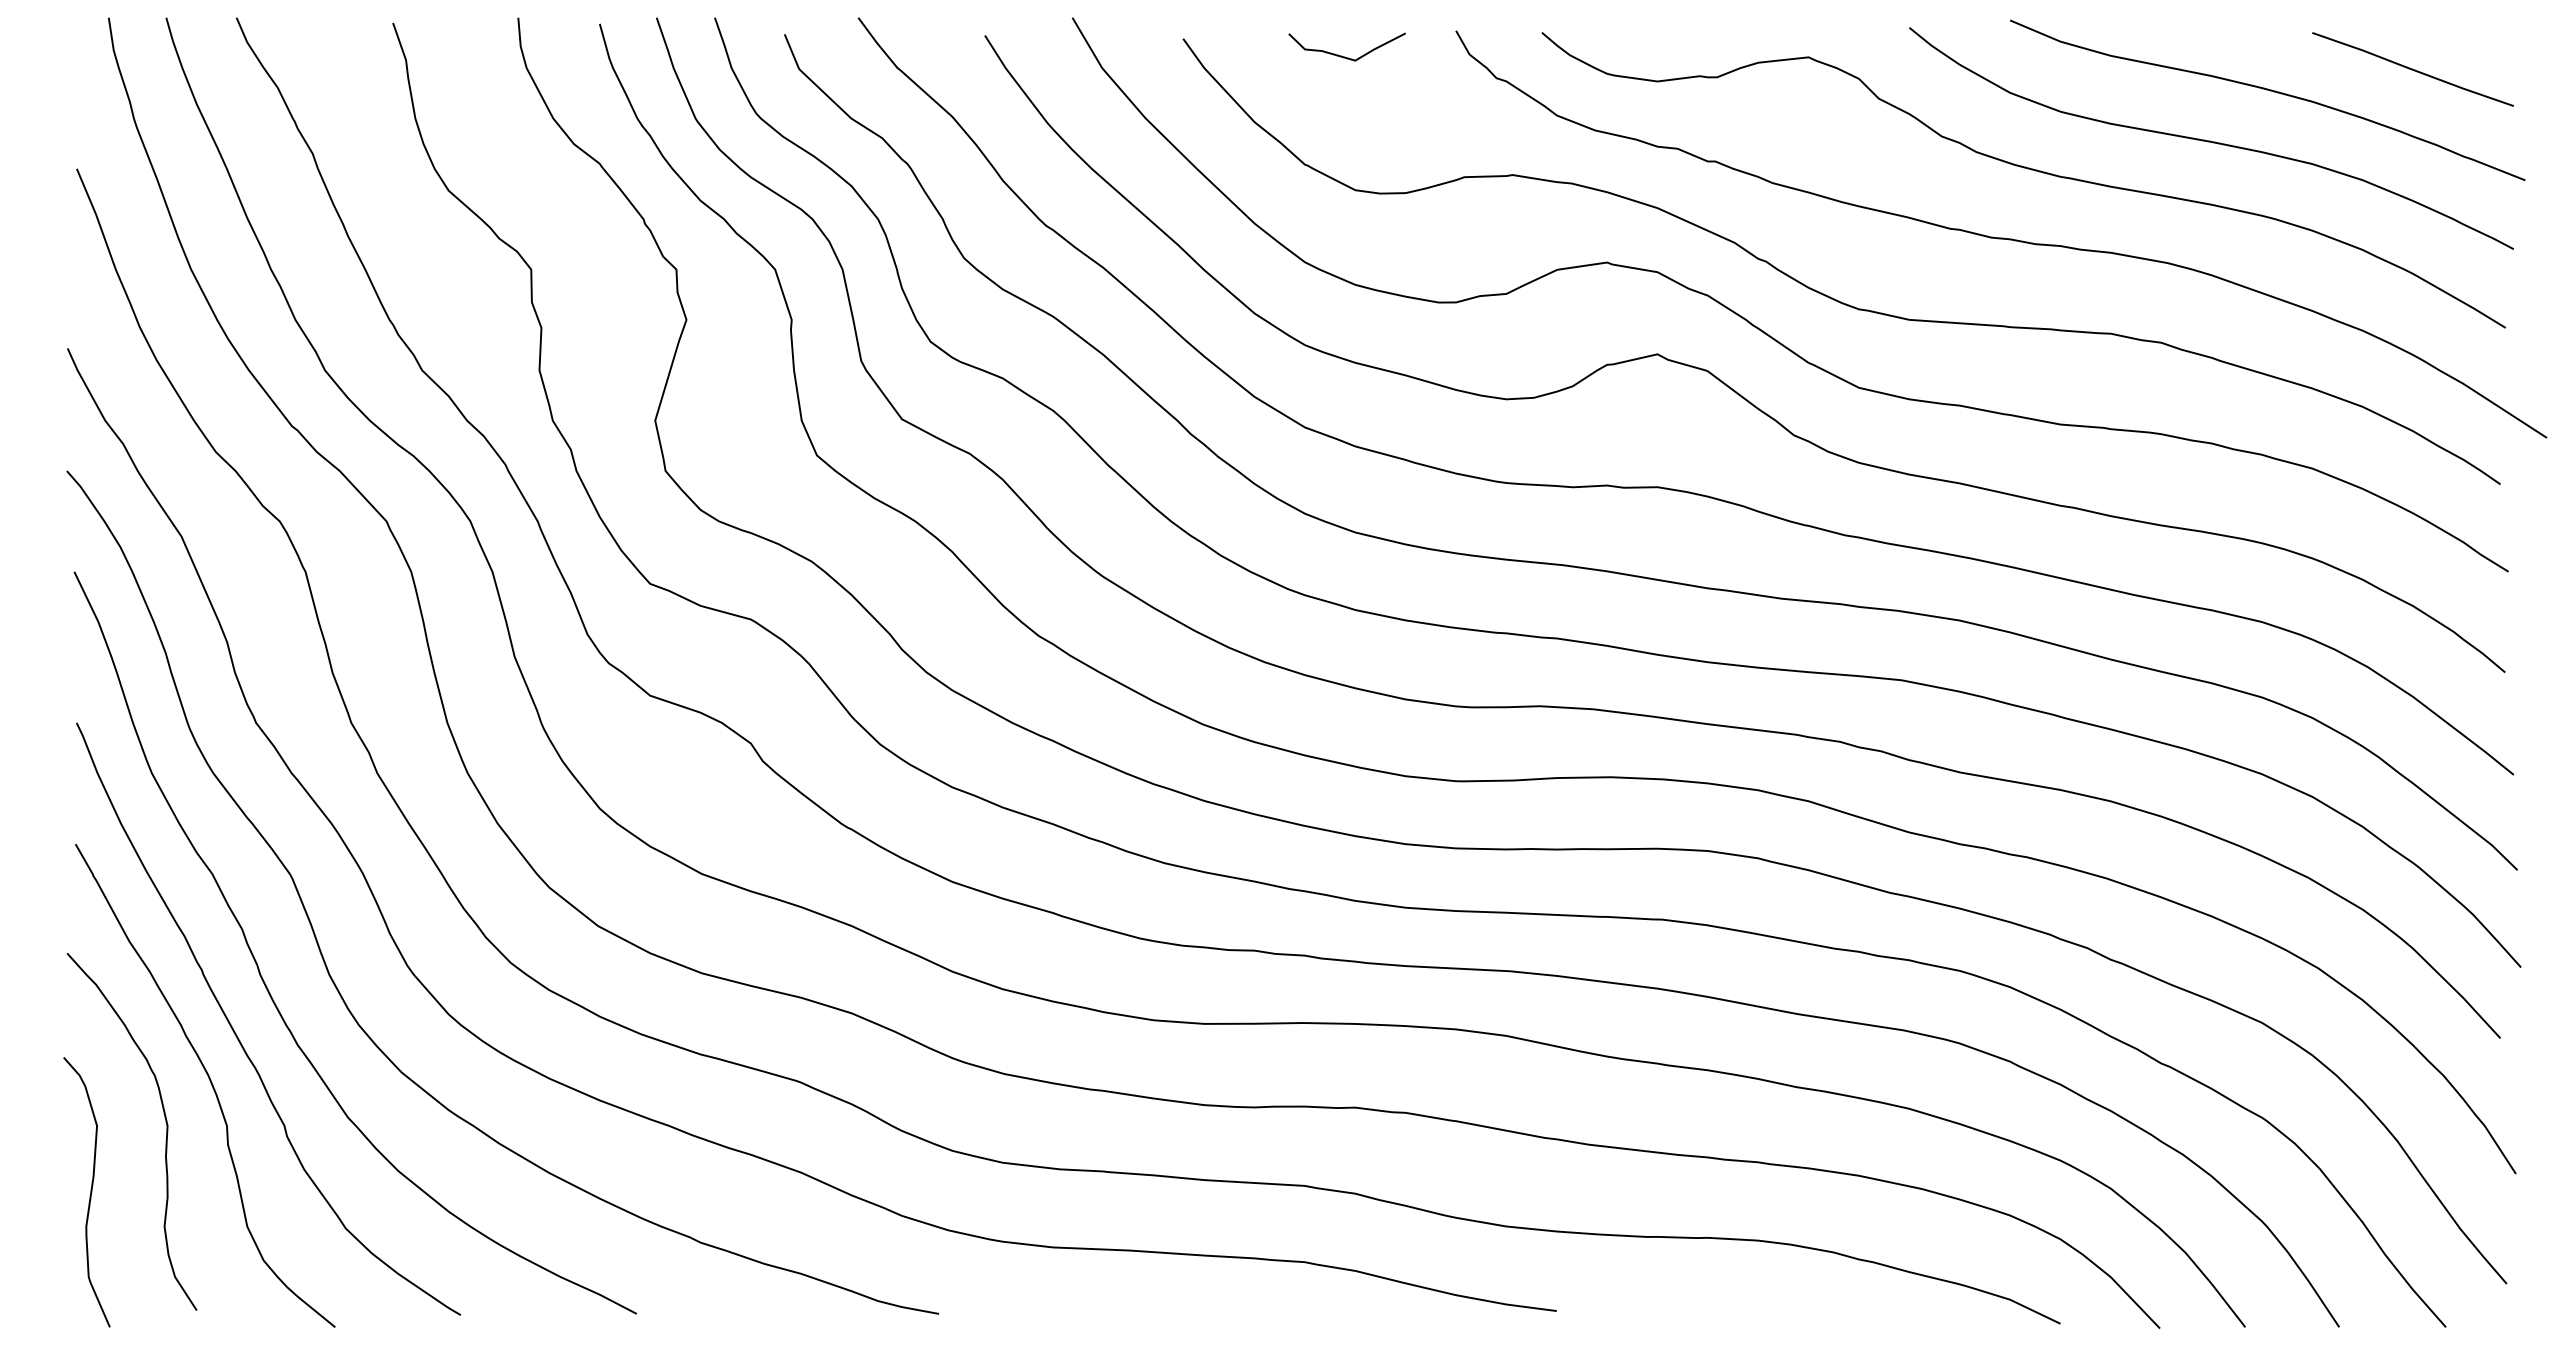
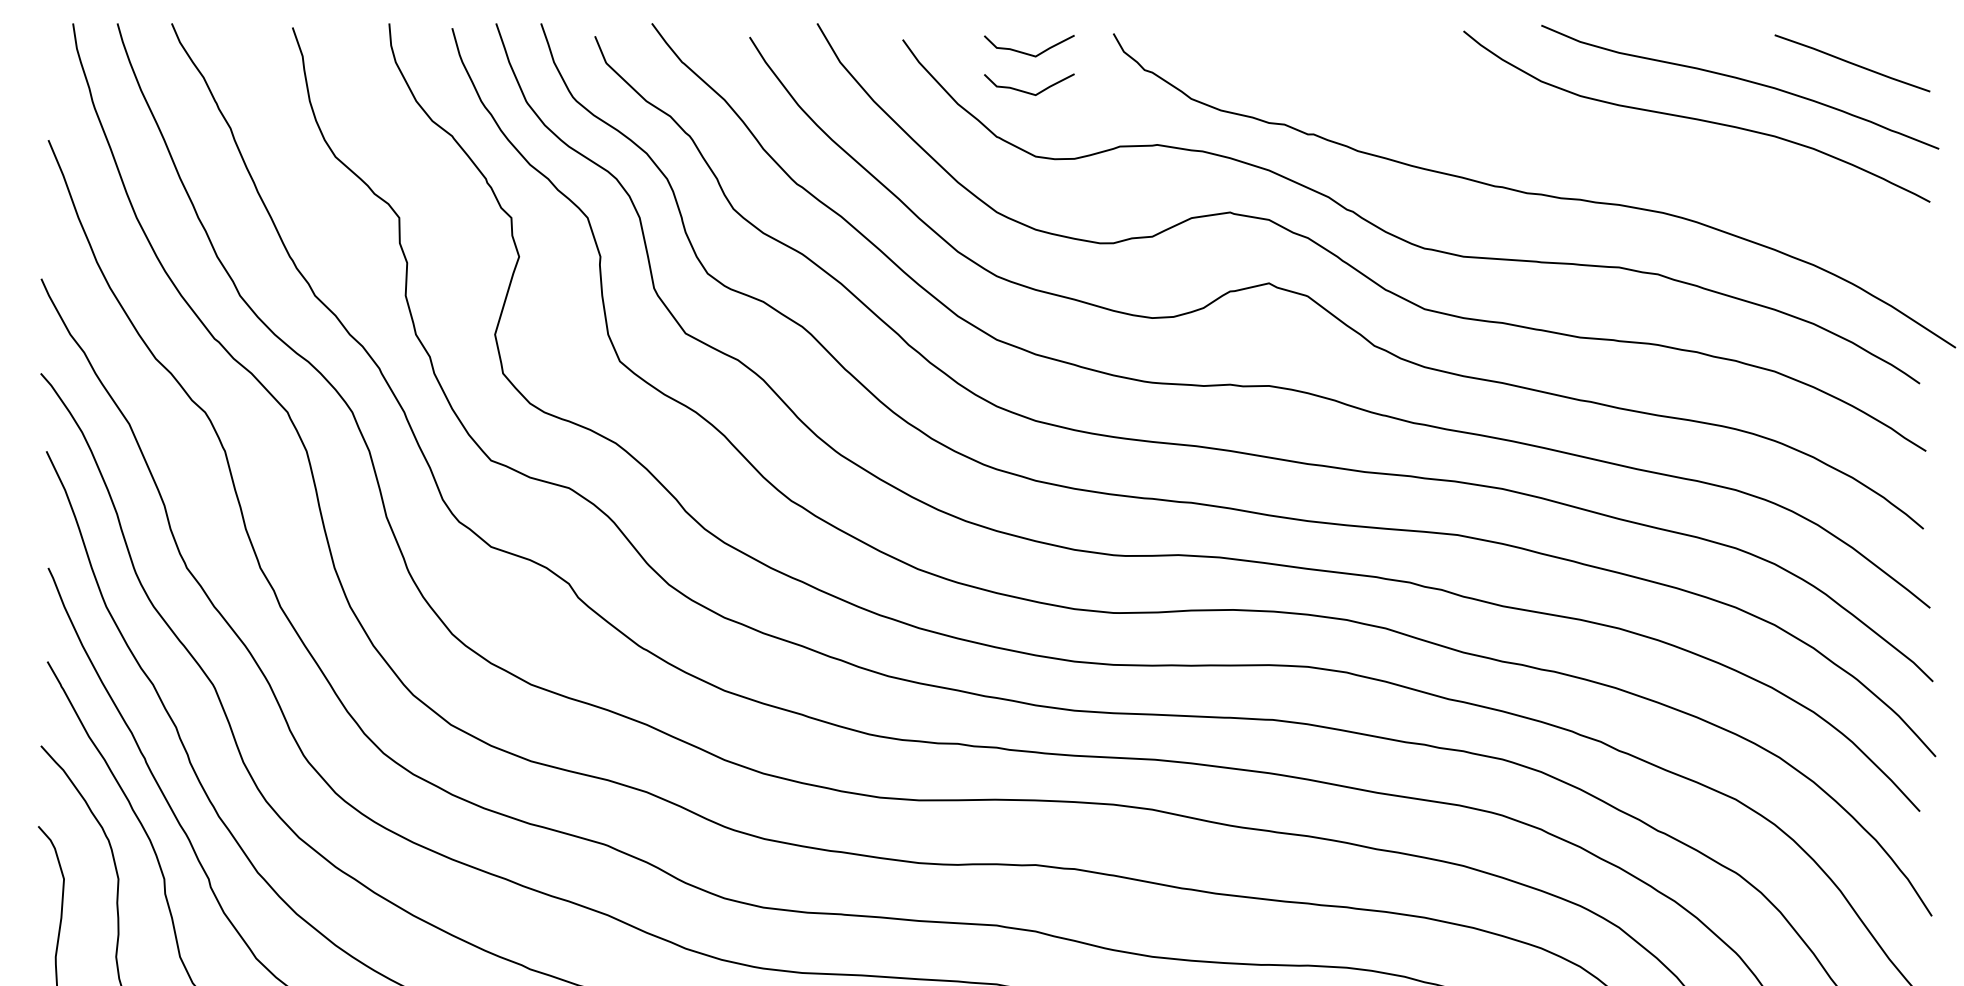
curve: (1345, 106) -> (1028, 91), added
curve: (2027, 169) -> (1554, 140), removed

